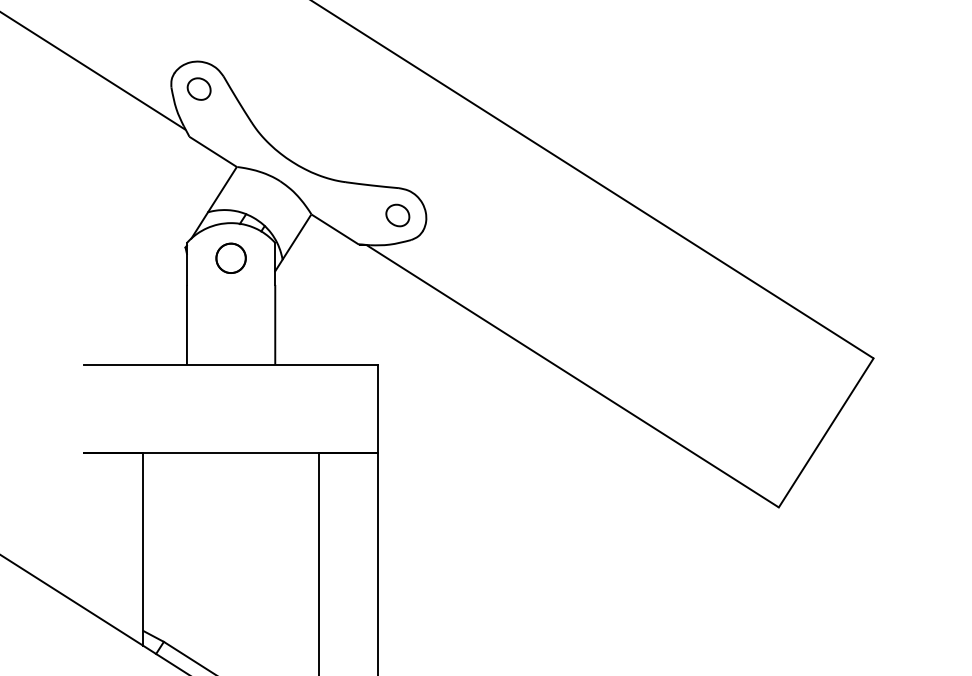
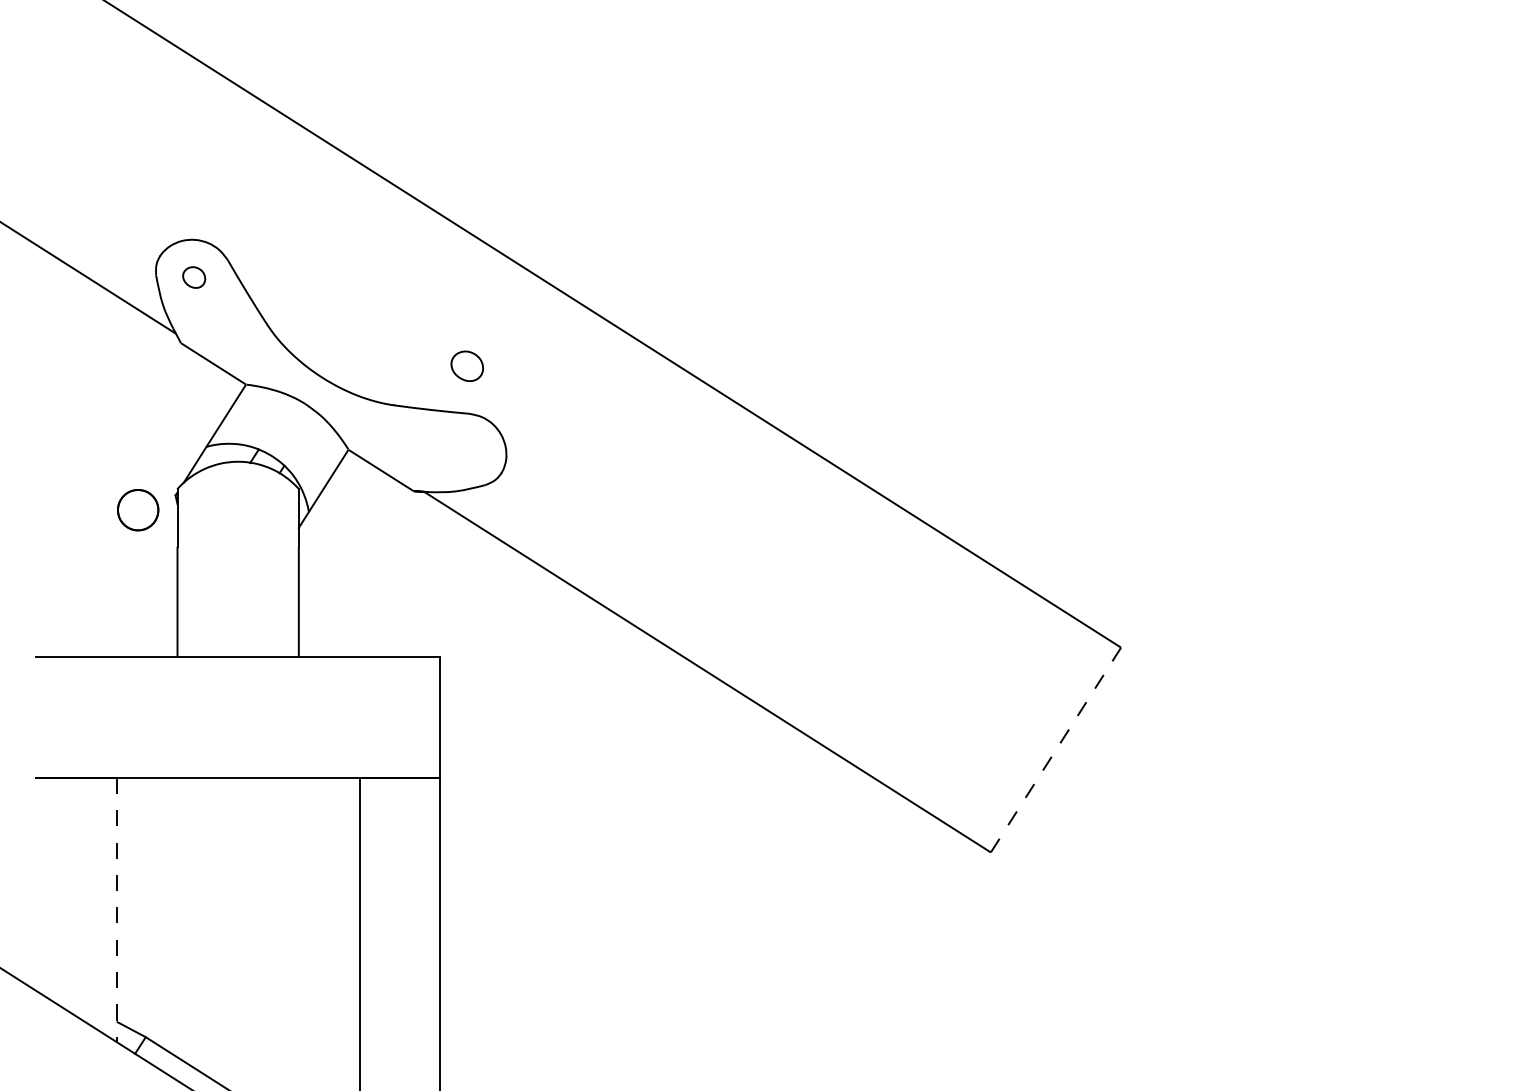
part: (198, 89) -> (193, 277), size x0.7
part: (397, 215) -> (466, 366), moved
circle: (231, 258) -> (138, 510), moved
line: (825, 433) -> (1055, 750), solid -> dashed
line: (142, 549) -> (116, 910), solid -> dashed

